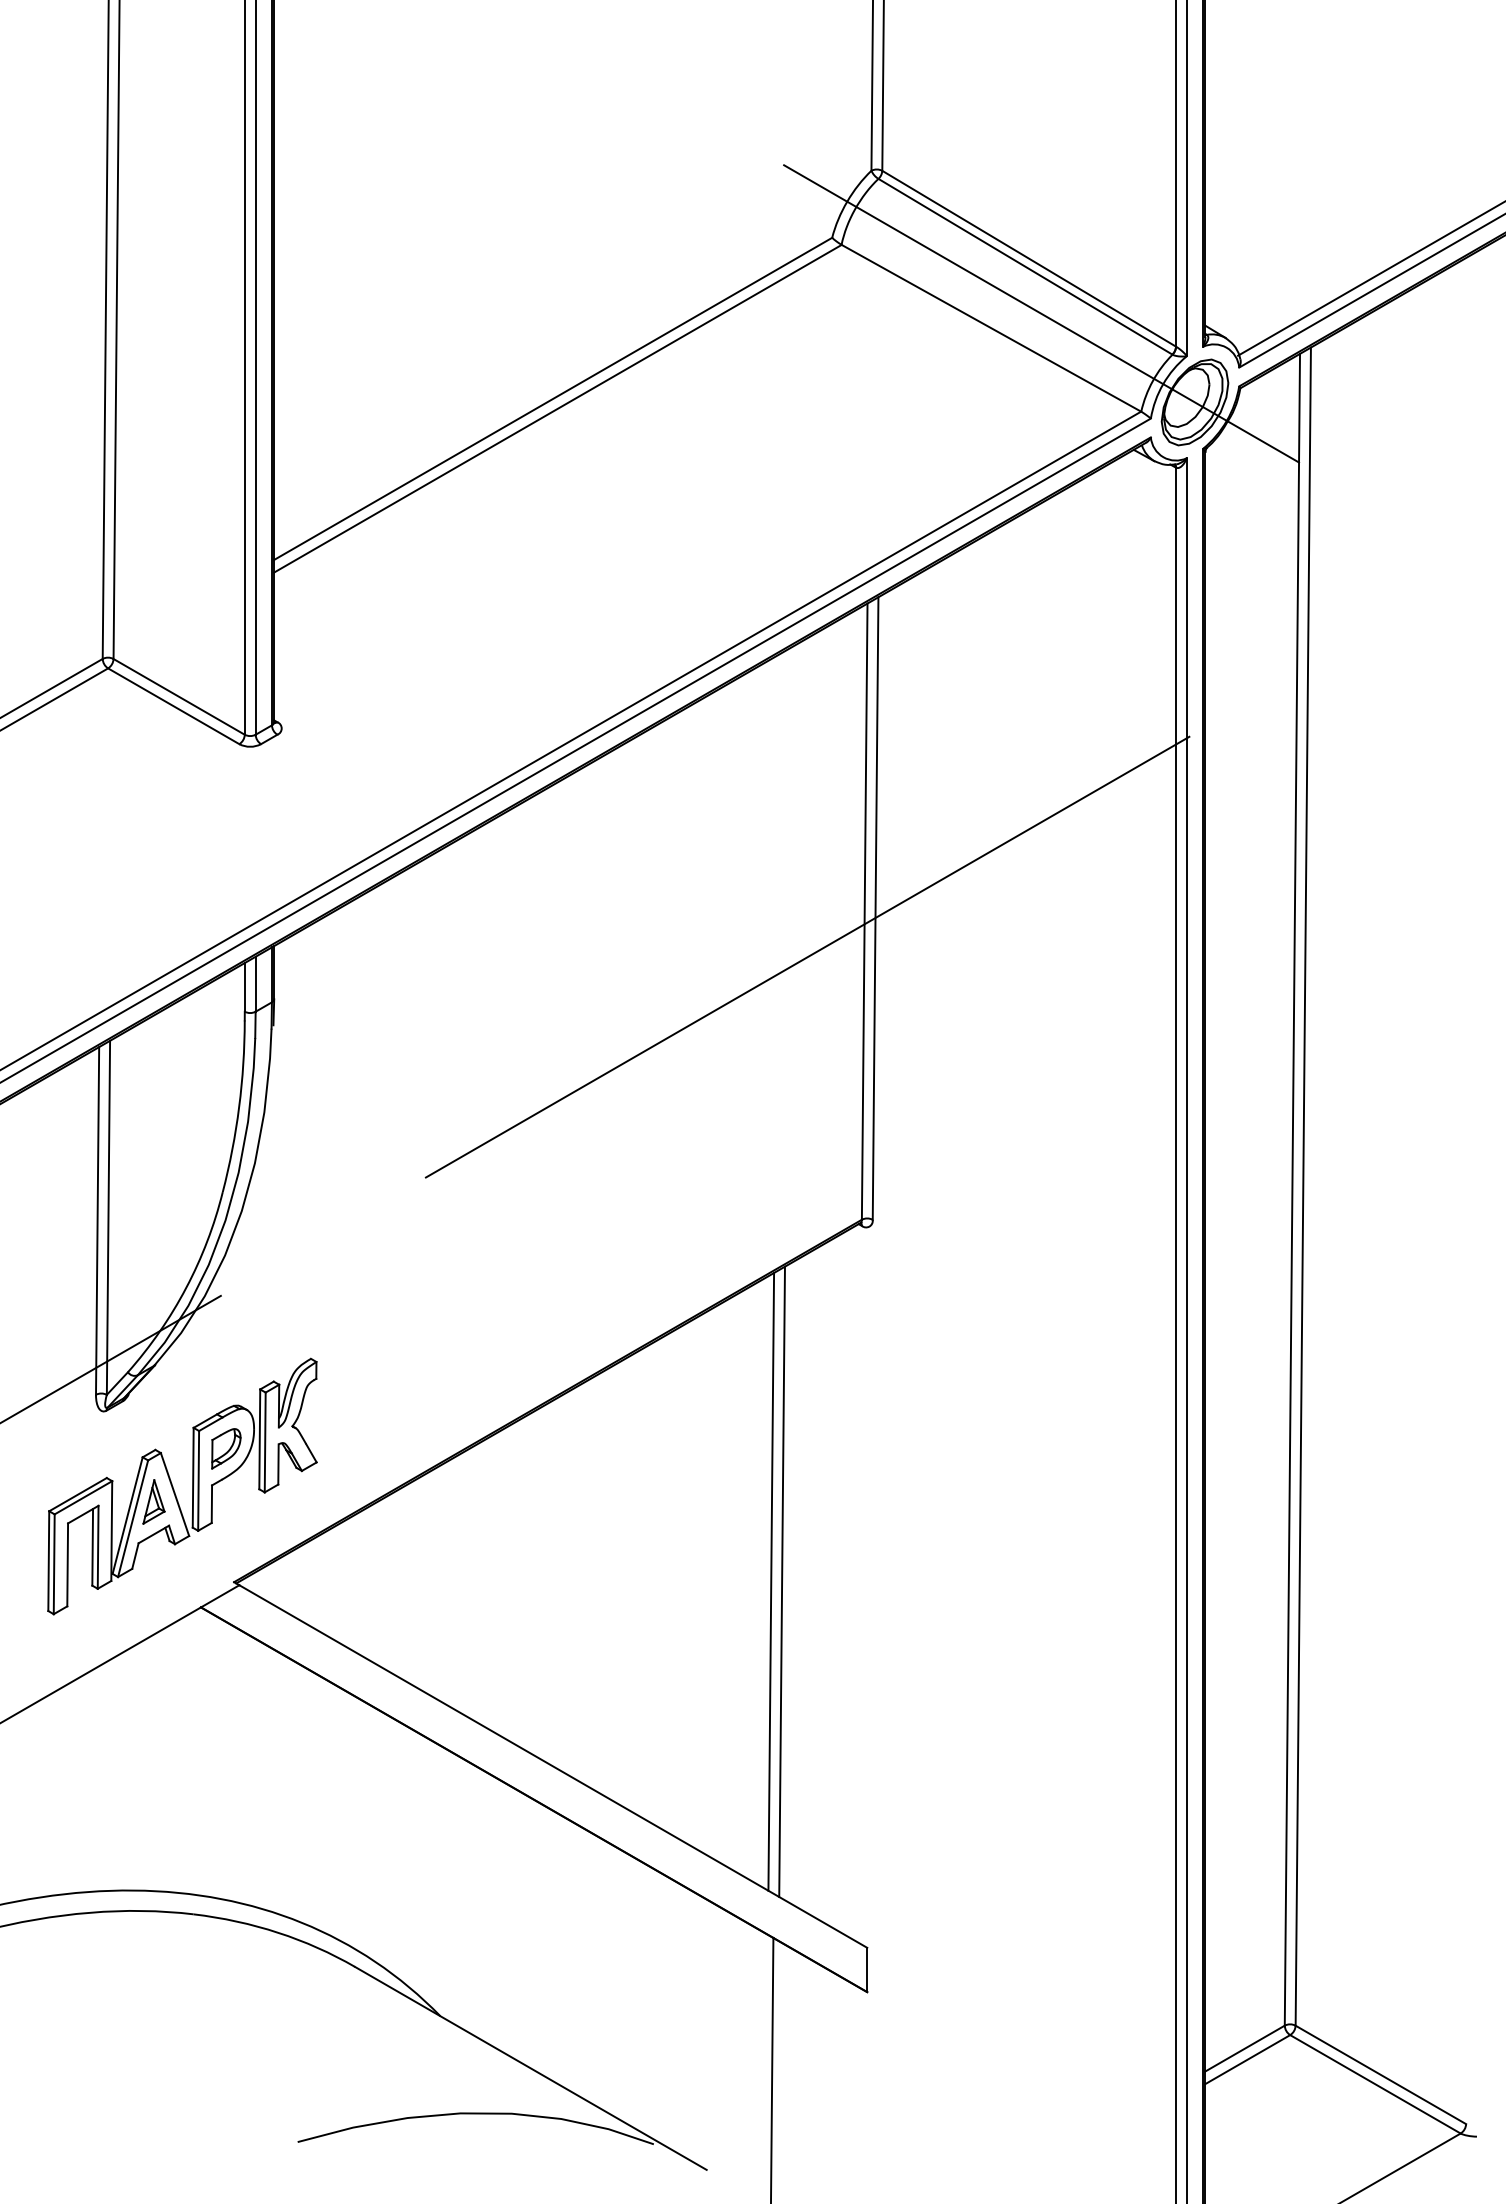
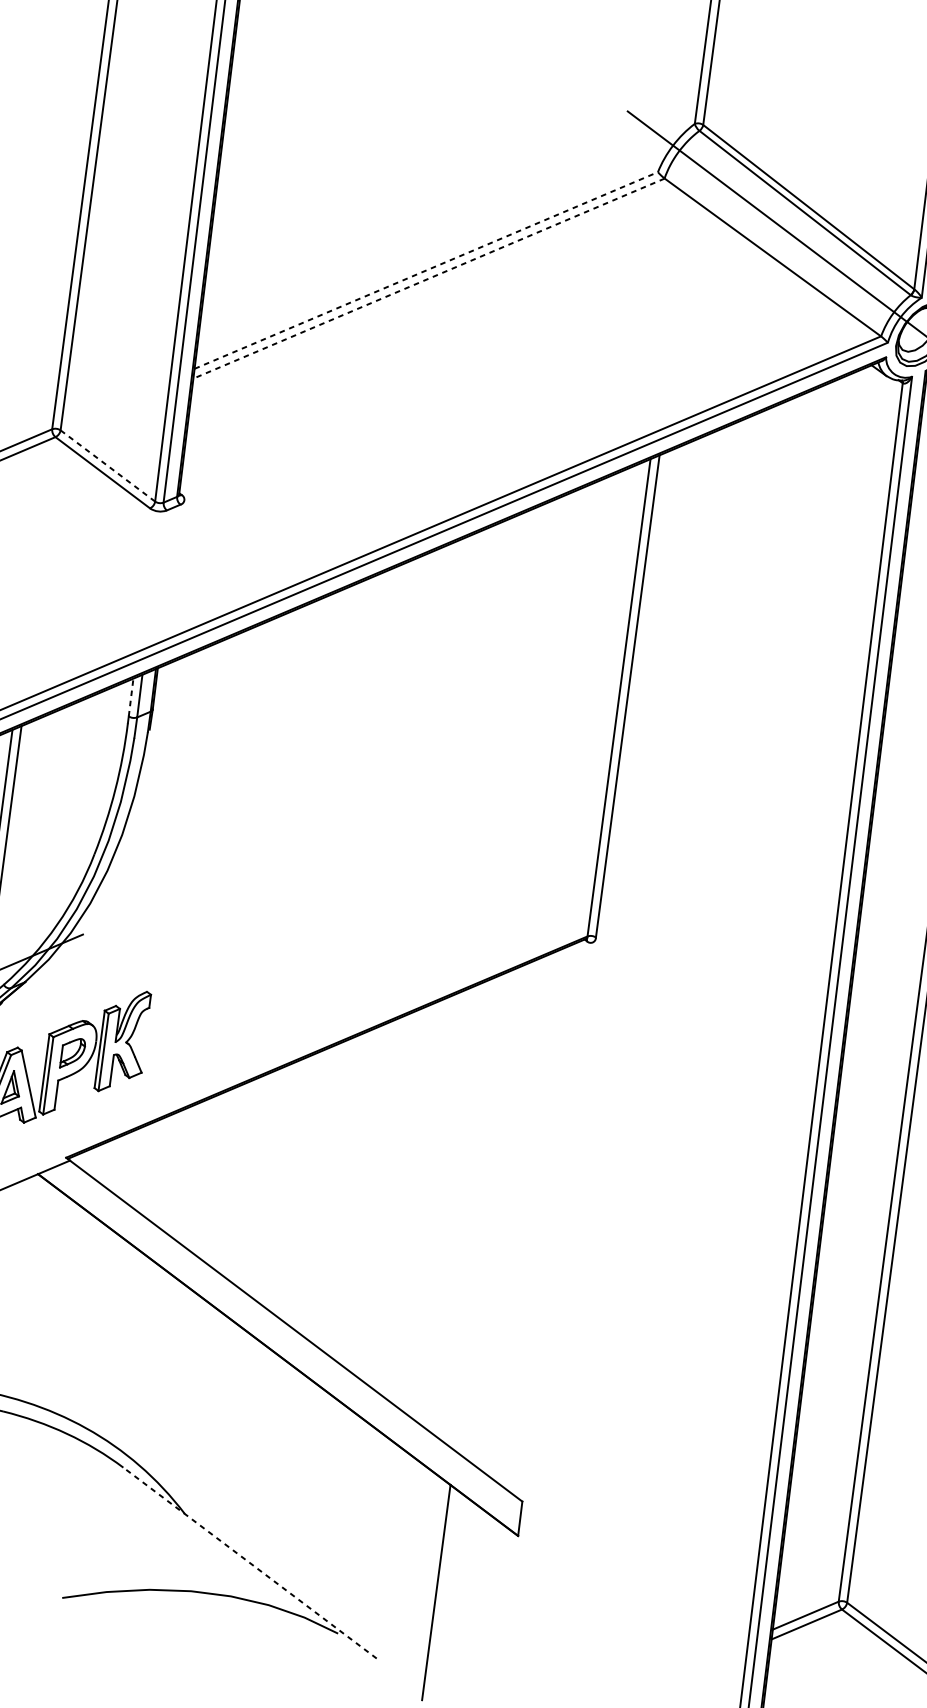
line: (553, 398) -> (426, 270), solid -> dashed
line: (557, 408) -> (428, 278), solid -> dashed
line: (179, 696) -> (108, 465), solid -> dashed
line: (807, 957) -> (570, 727), removed
line: (244, 986) -> (130, 696), solid -> dashed
line: (771, 1581) -> (482, 1208), removed
line: (781, 1581) -> (490, 1209), removed
line: (530, 2068) -> (249, 1563), solid -> dashed

